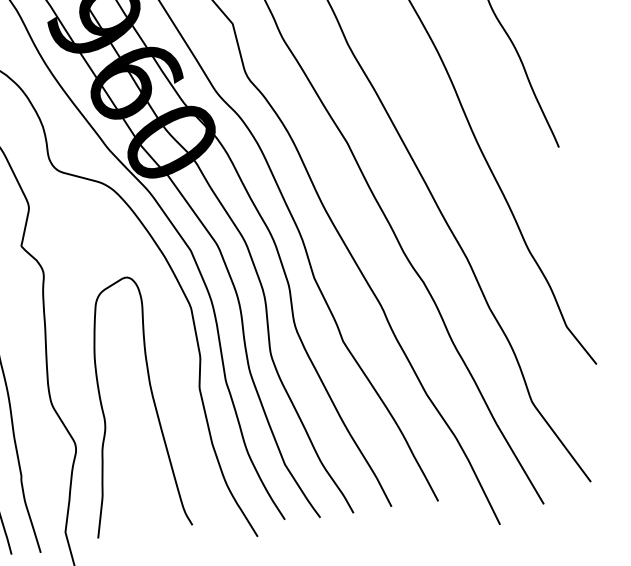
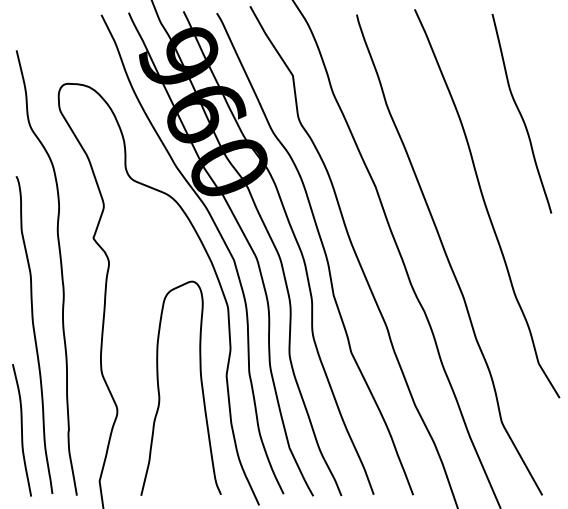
curve: (151, 395) -> (200, 382), moved

